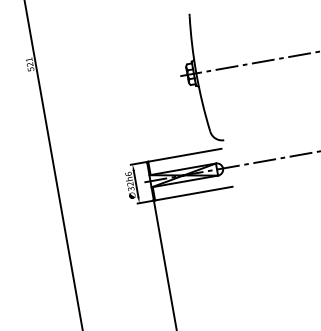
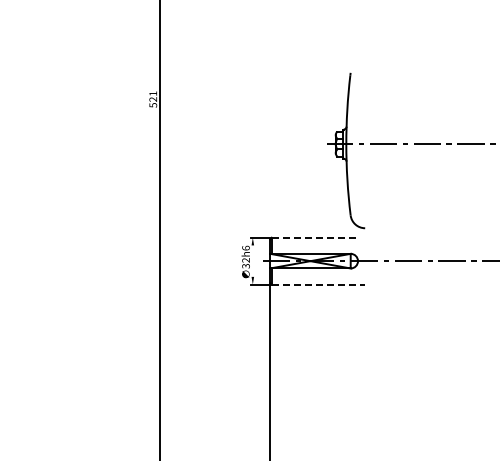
line: (185, 154) -> (316, 237), solid -> dashed
line: (135, 183) -> (252, 260), removed
line: (193, 193) -> (318, 284), solid -> dashed

